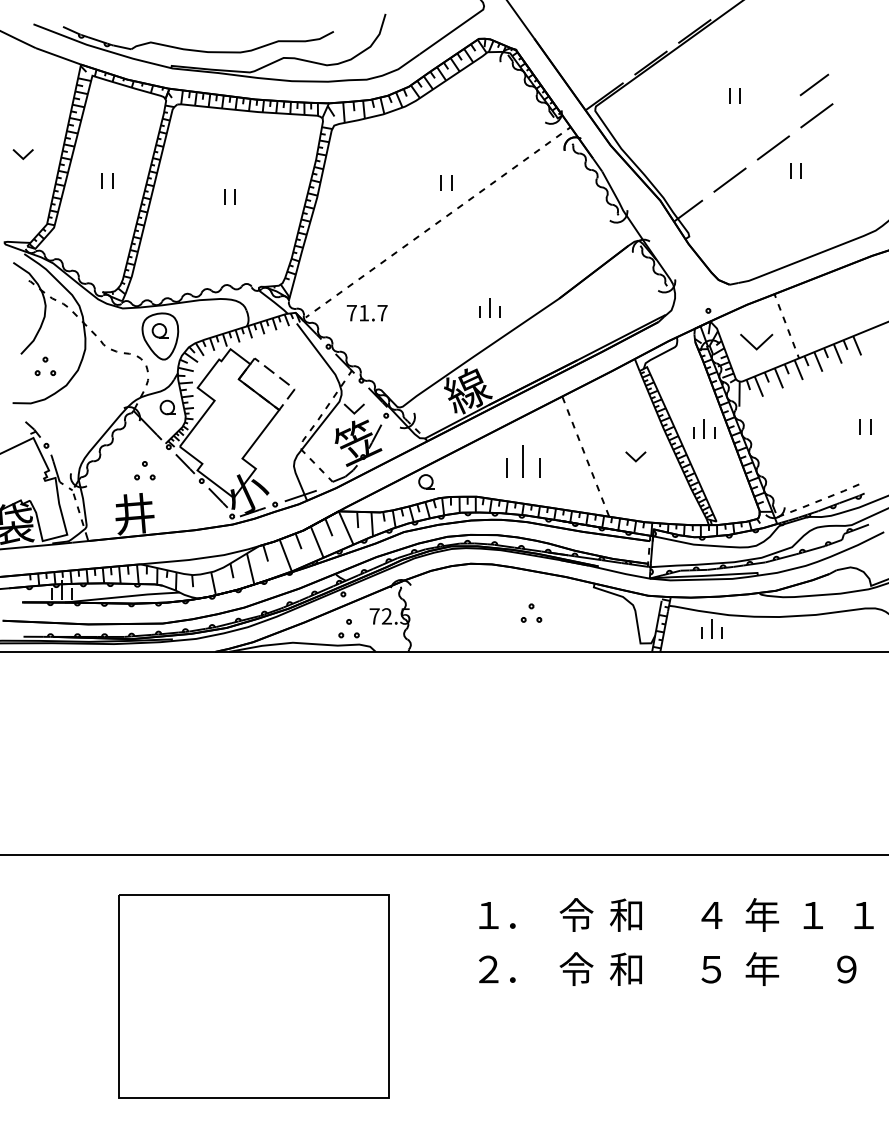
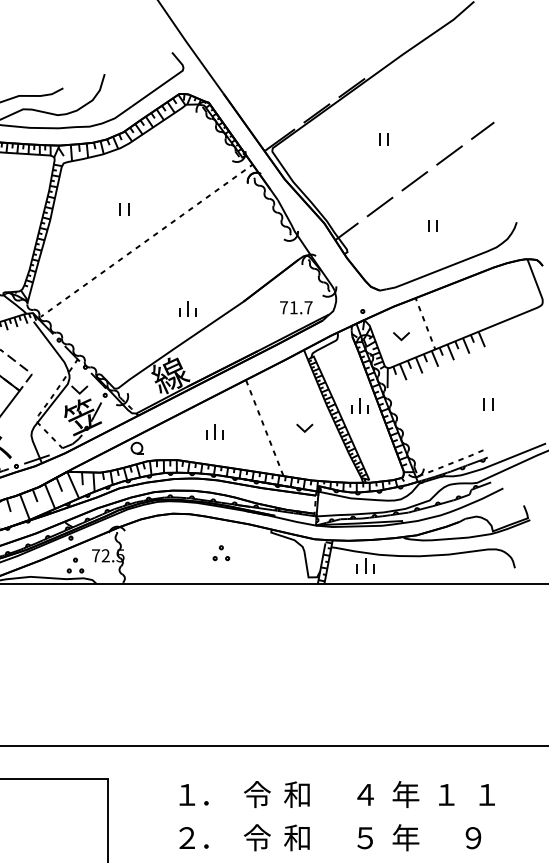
line: (814, 84) -> (482, 130), moved
part: (795, 170) -> (432, 225), moved
part: (446, 182) -> (124, 208), moved
text: (367, 313) -> (296, 308), moved
part: (756, 341) -> (401, 335), size x0.62
part: (523, 461) -> (214, 431), size x0.62

